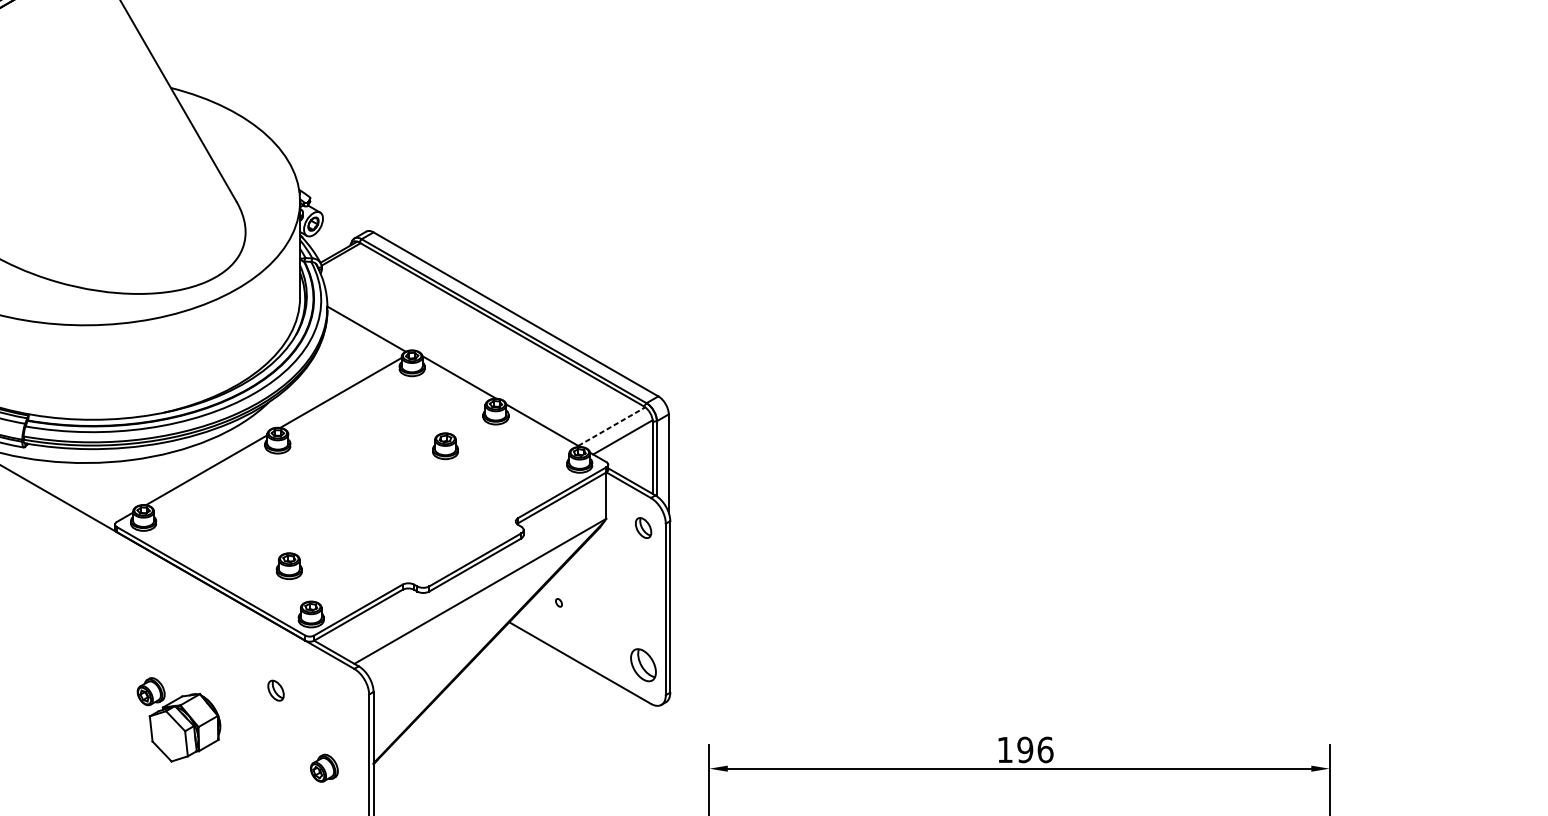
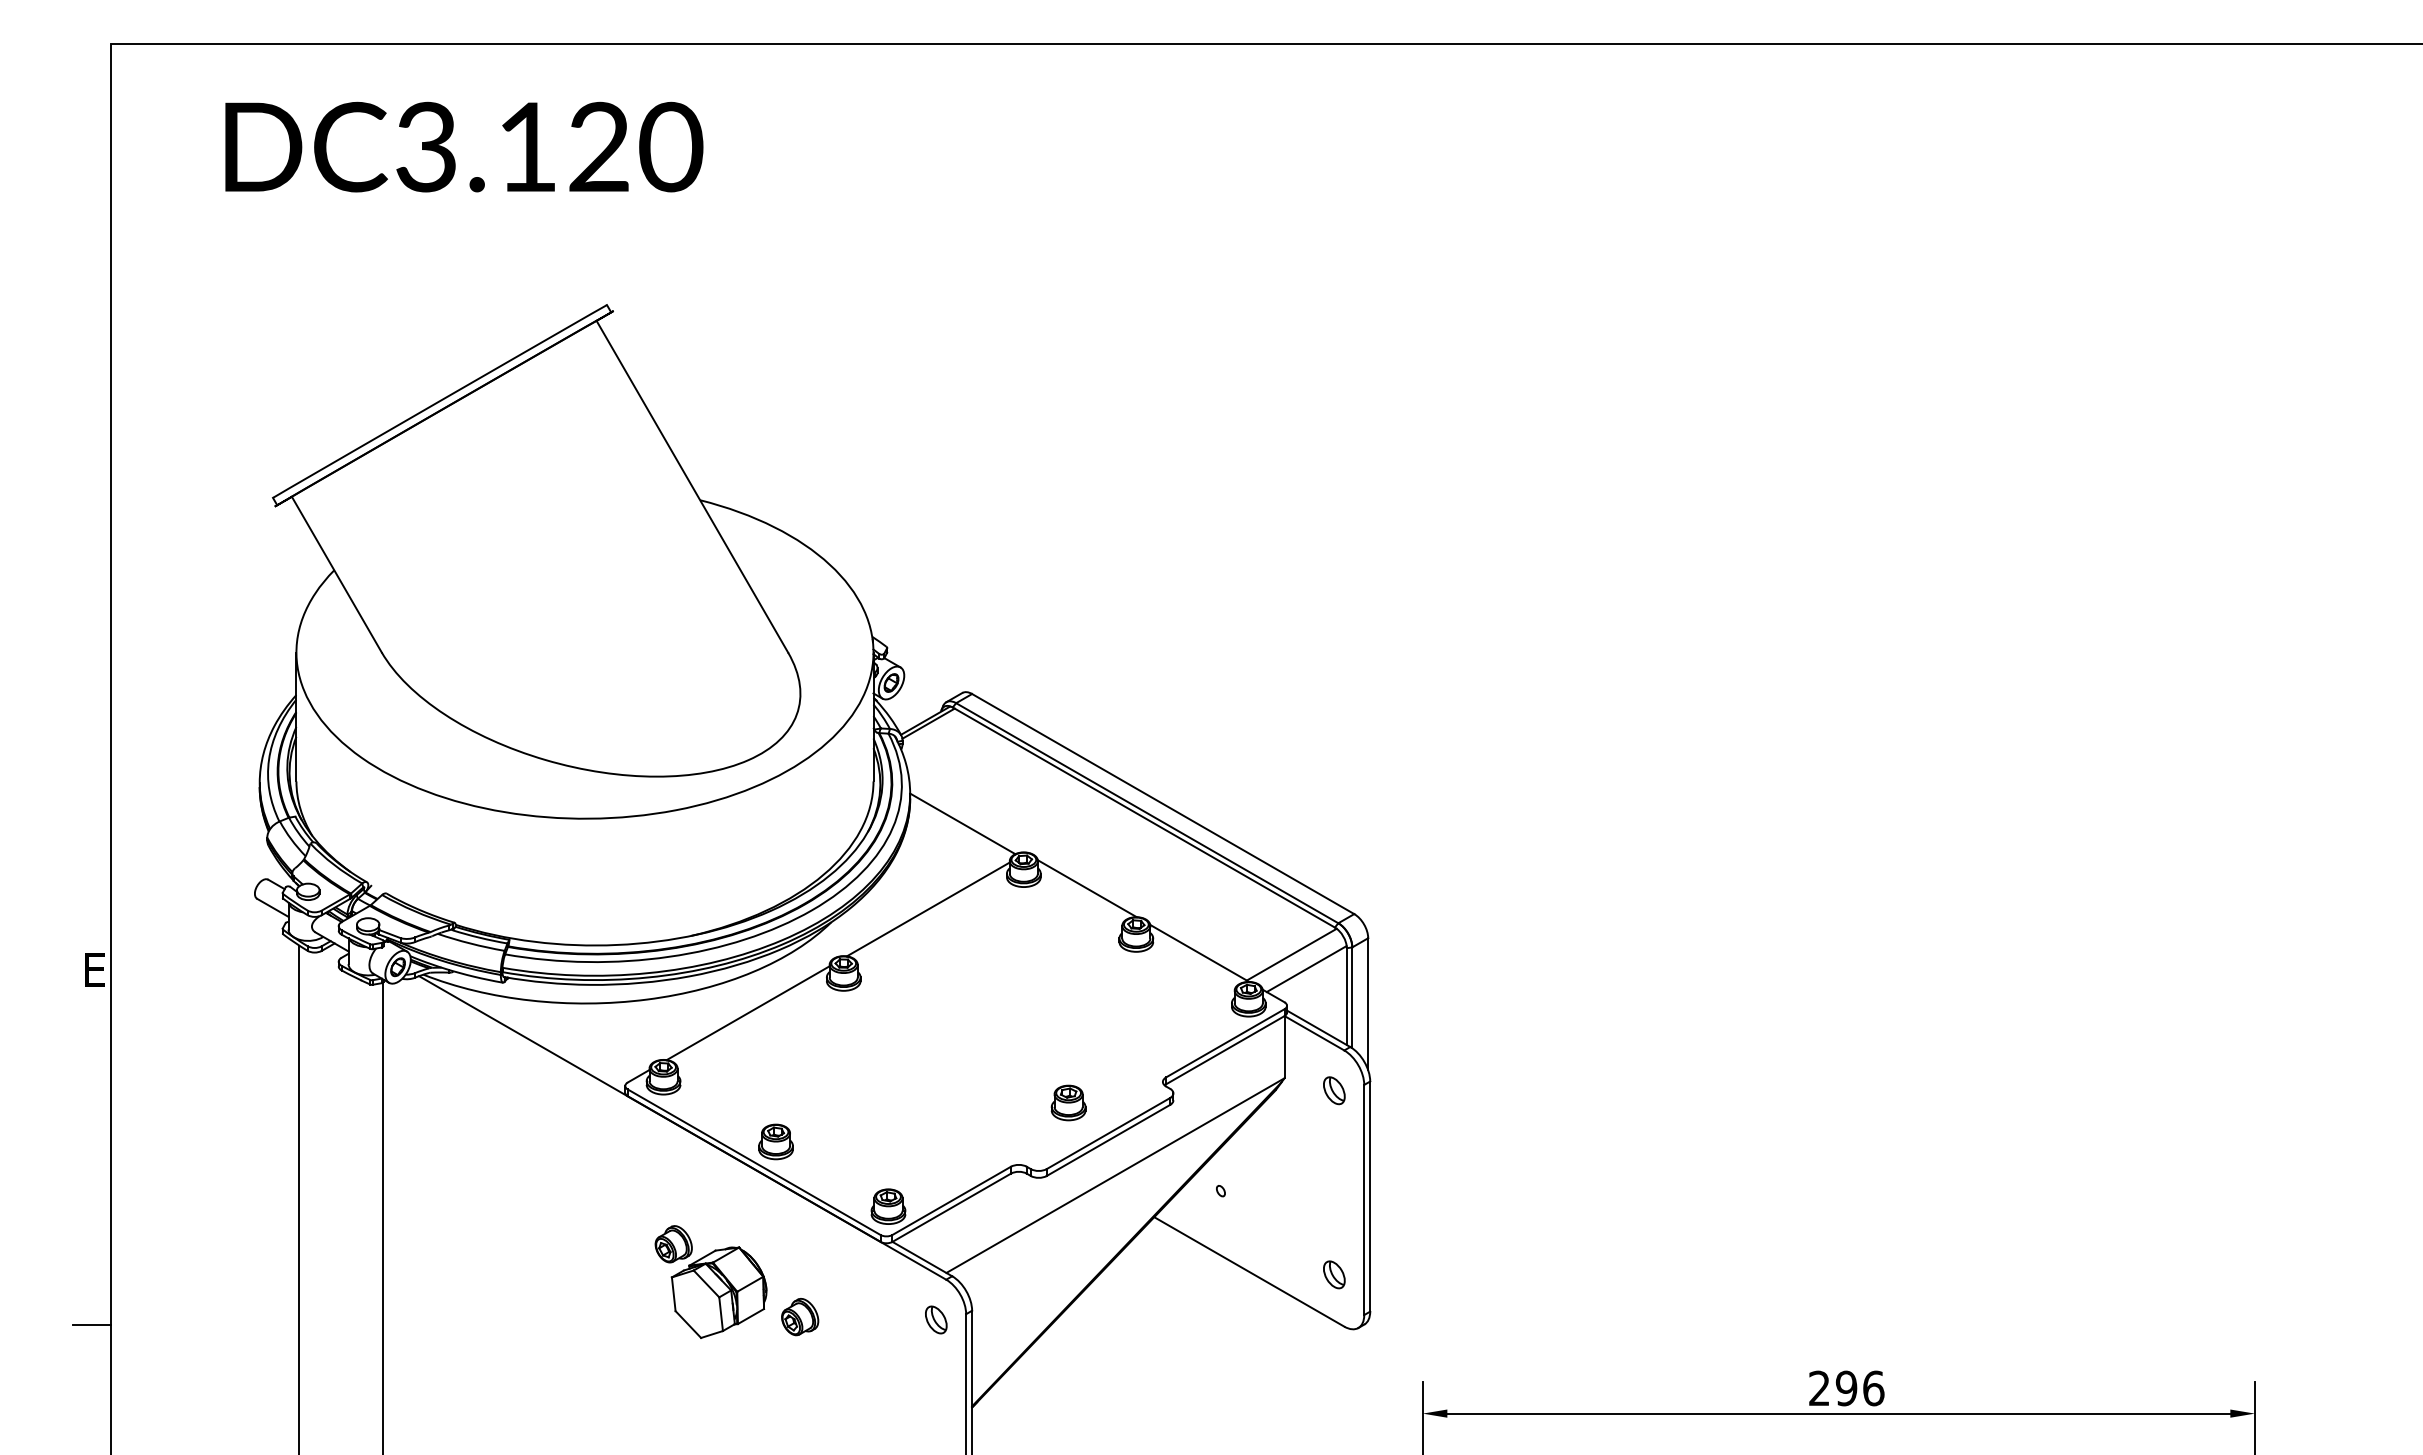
line: (611, 426) -> (1291, 954), dashed -> solid
part: (445, 445) -> (1068, 1102), moved
part: (288, 565) -> (775, 1141), moved
part: (643, 665) -> (1334, 1274), size x0.62
part: (276, 690) -> (936, 1319), moved
part: (178, 719) -> (710, 1281), moved
text: (1005, 749) -> (1819, 1387), 196 -> 296
part: (324, 768) -> (800, 1317), moved

